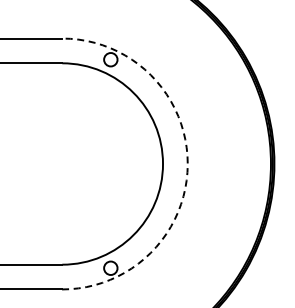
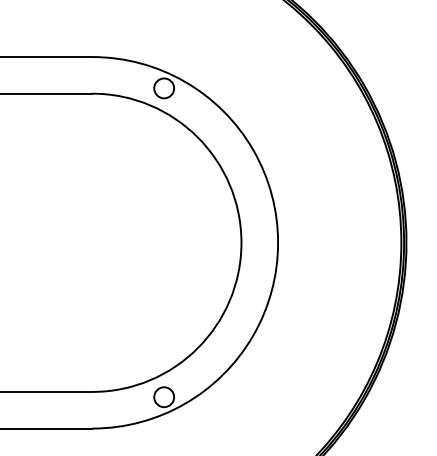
arc: (187, 164) -> (277, 243), dashed -> solid

